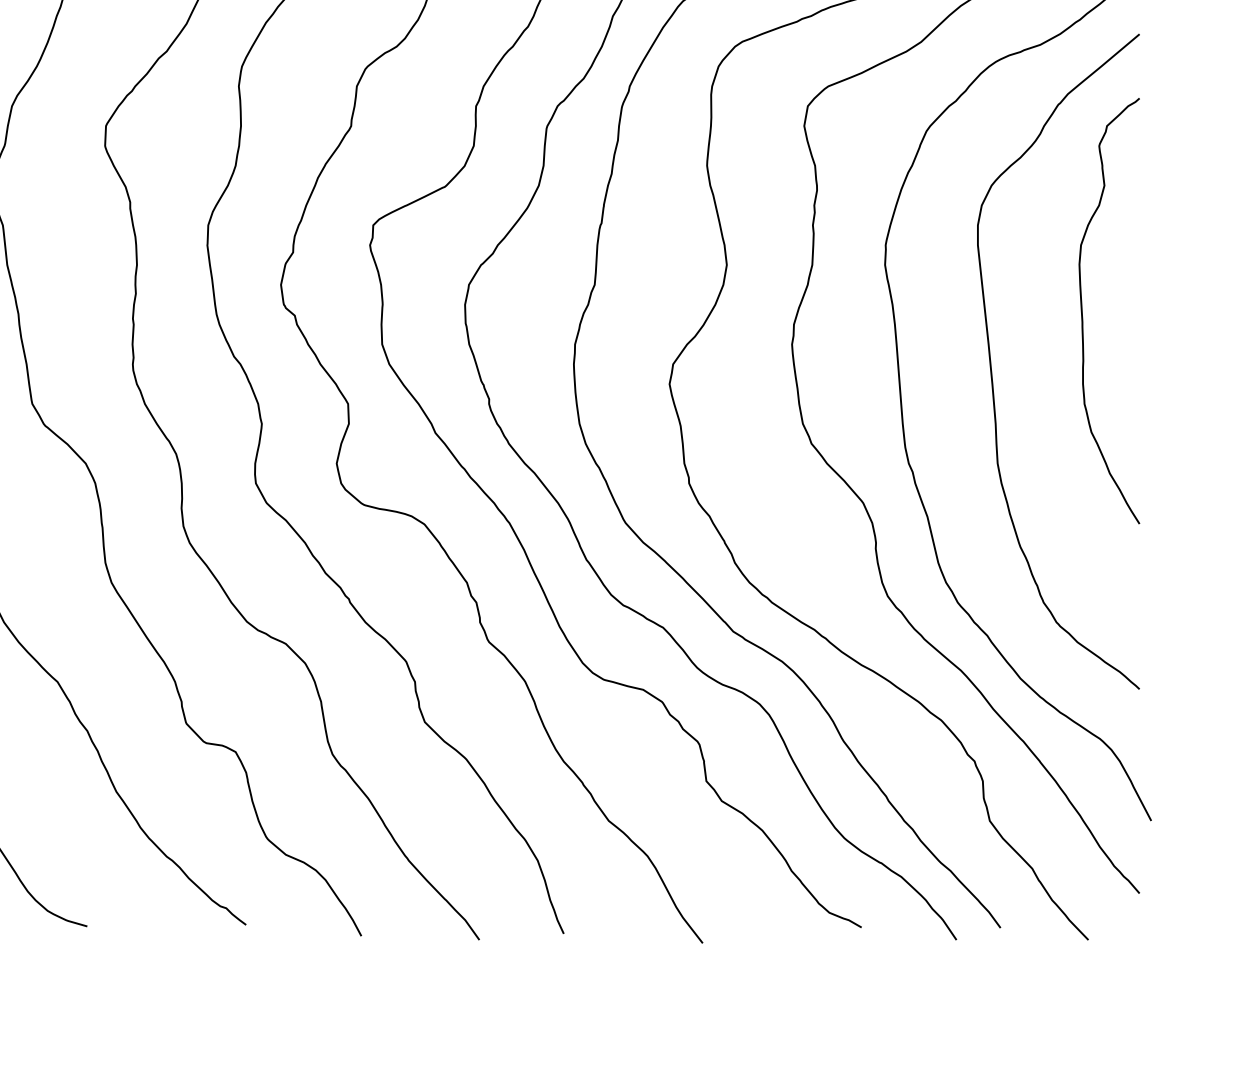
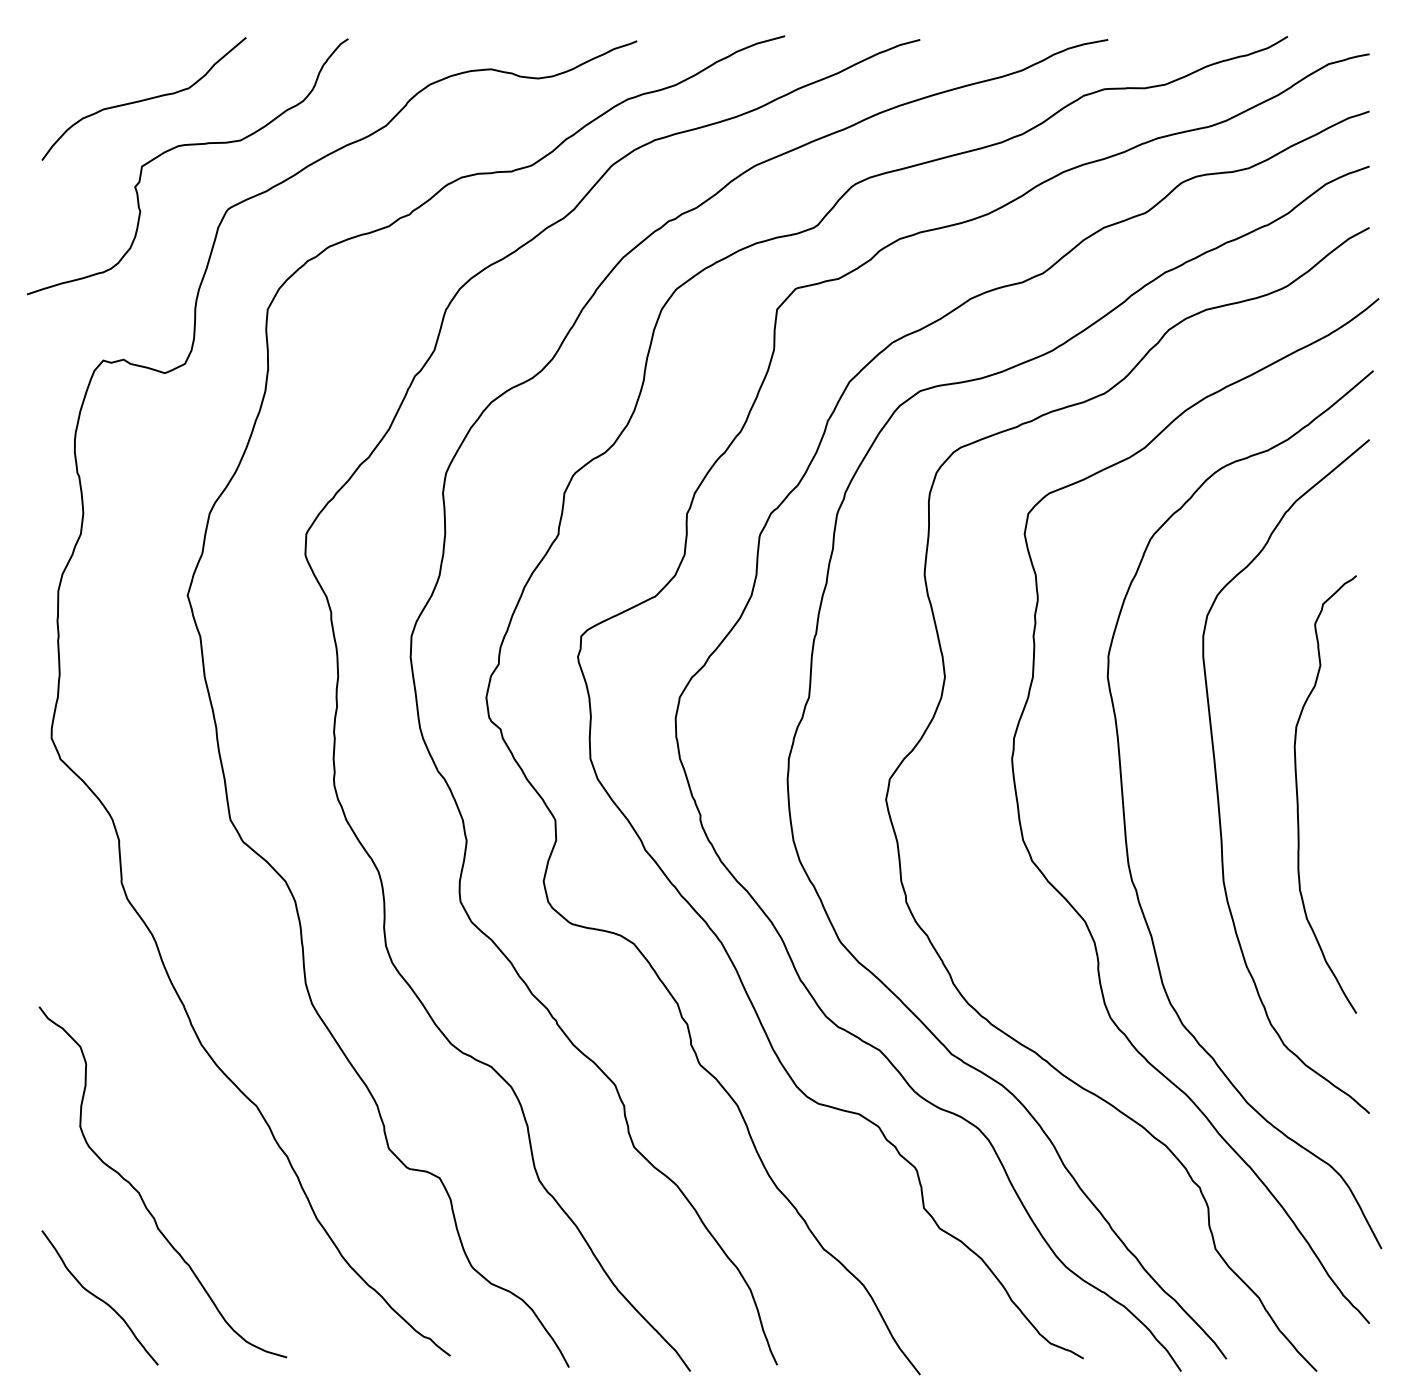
curve: (1083, 312) -> (1298, 795), moved

